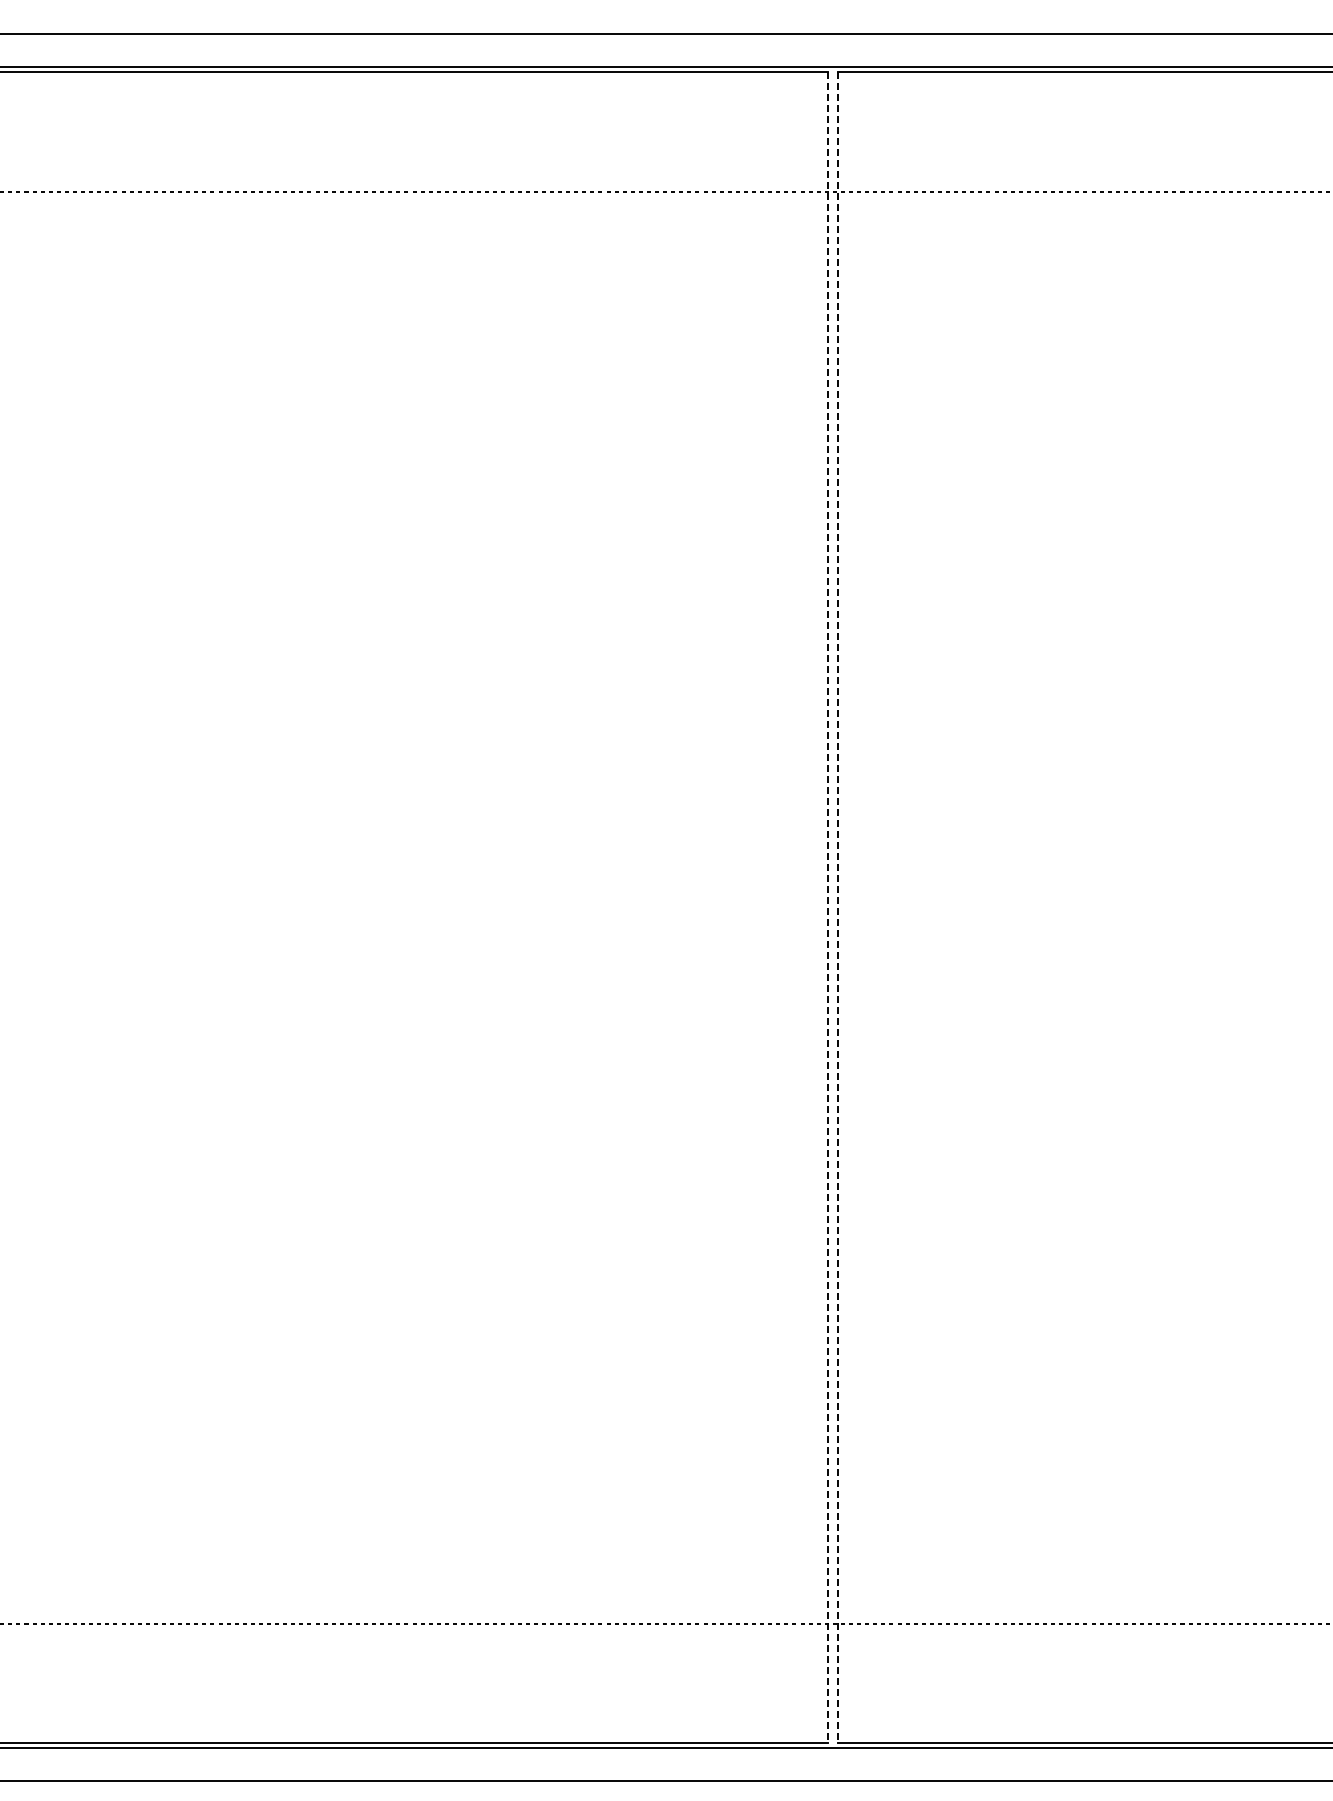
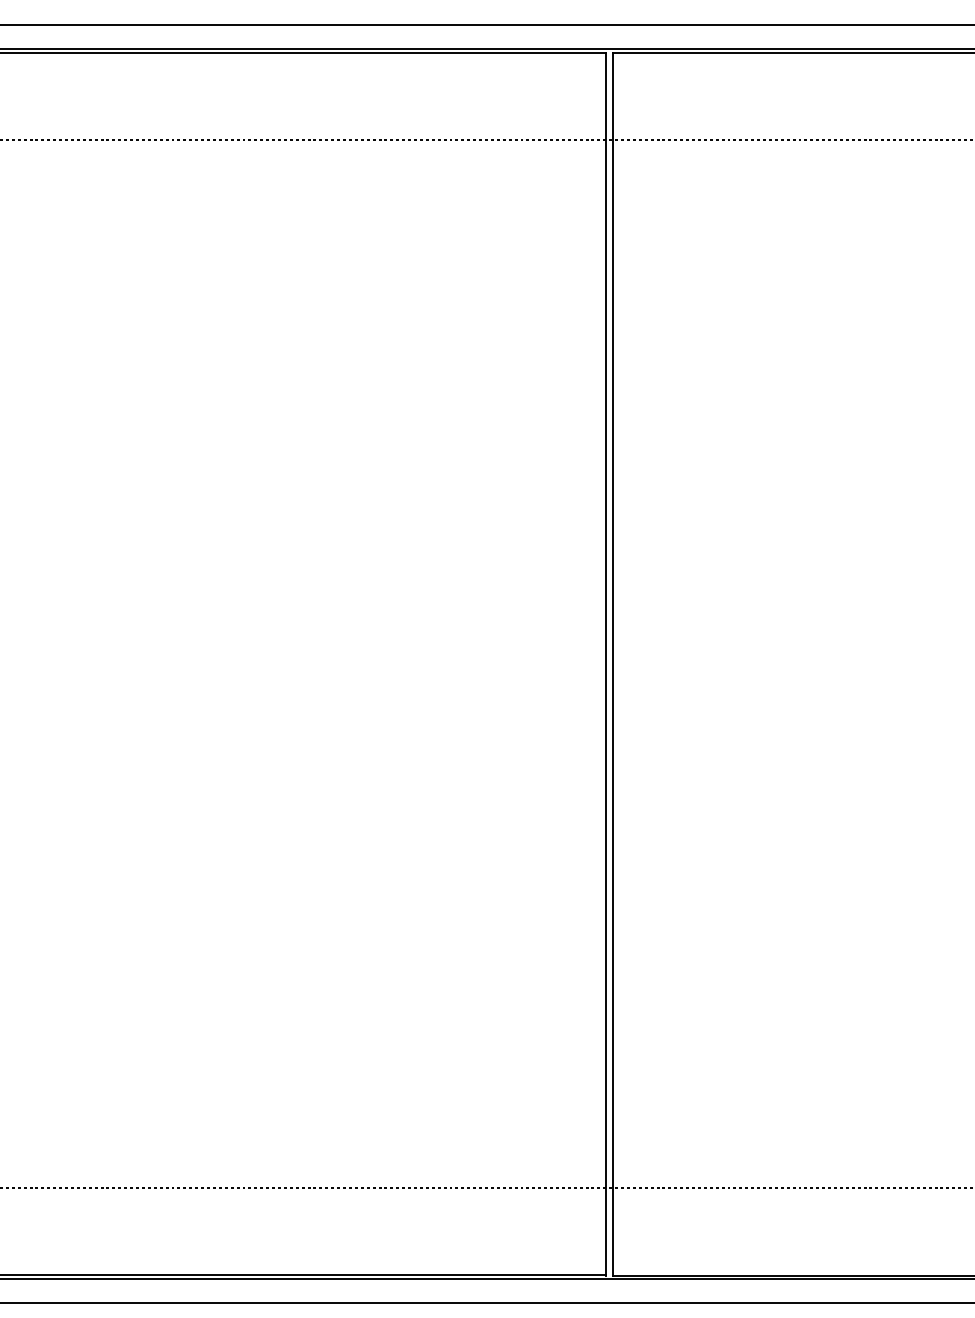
line: (828, 908) -> (606, 664), dashed -> solid
line: (837, 908) -> (612, 664), dashed -> solid

